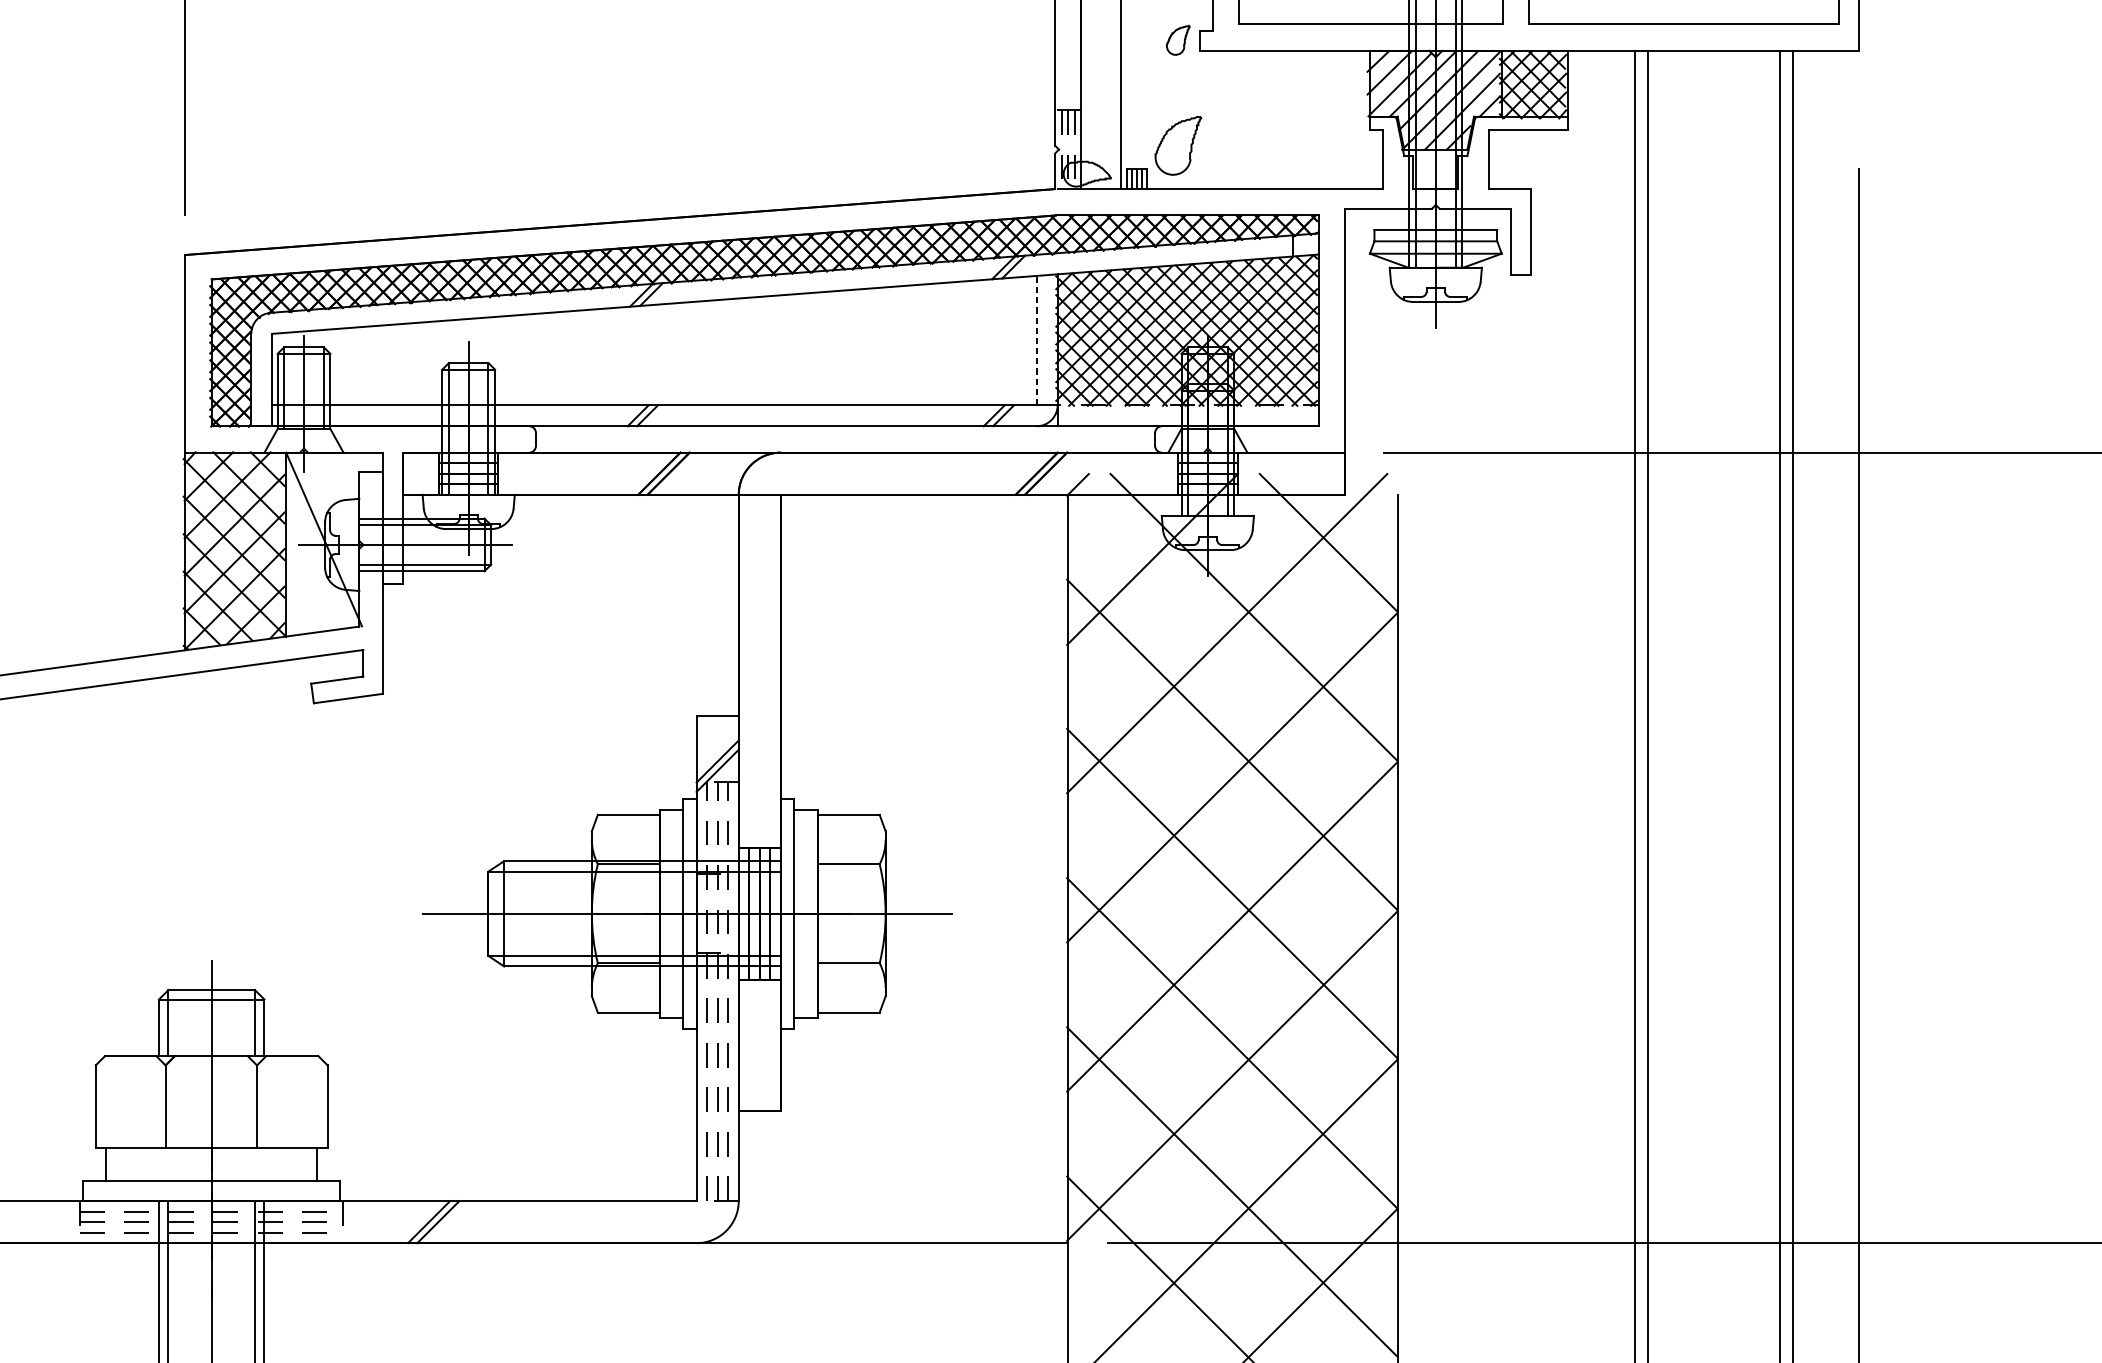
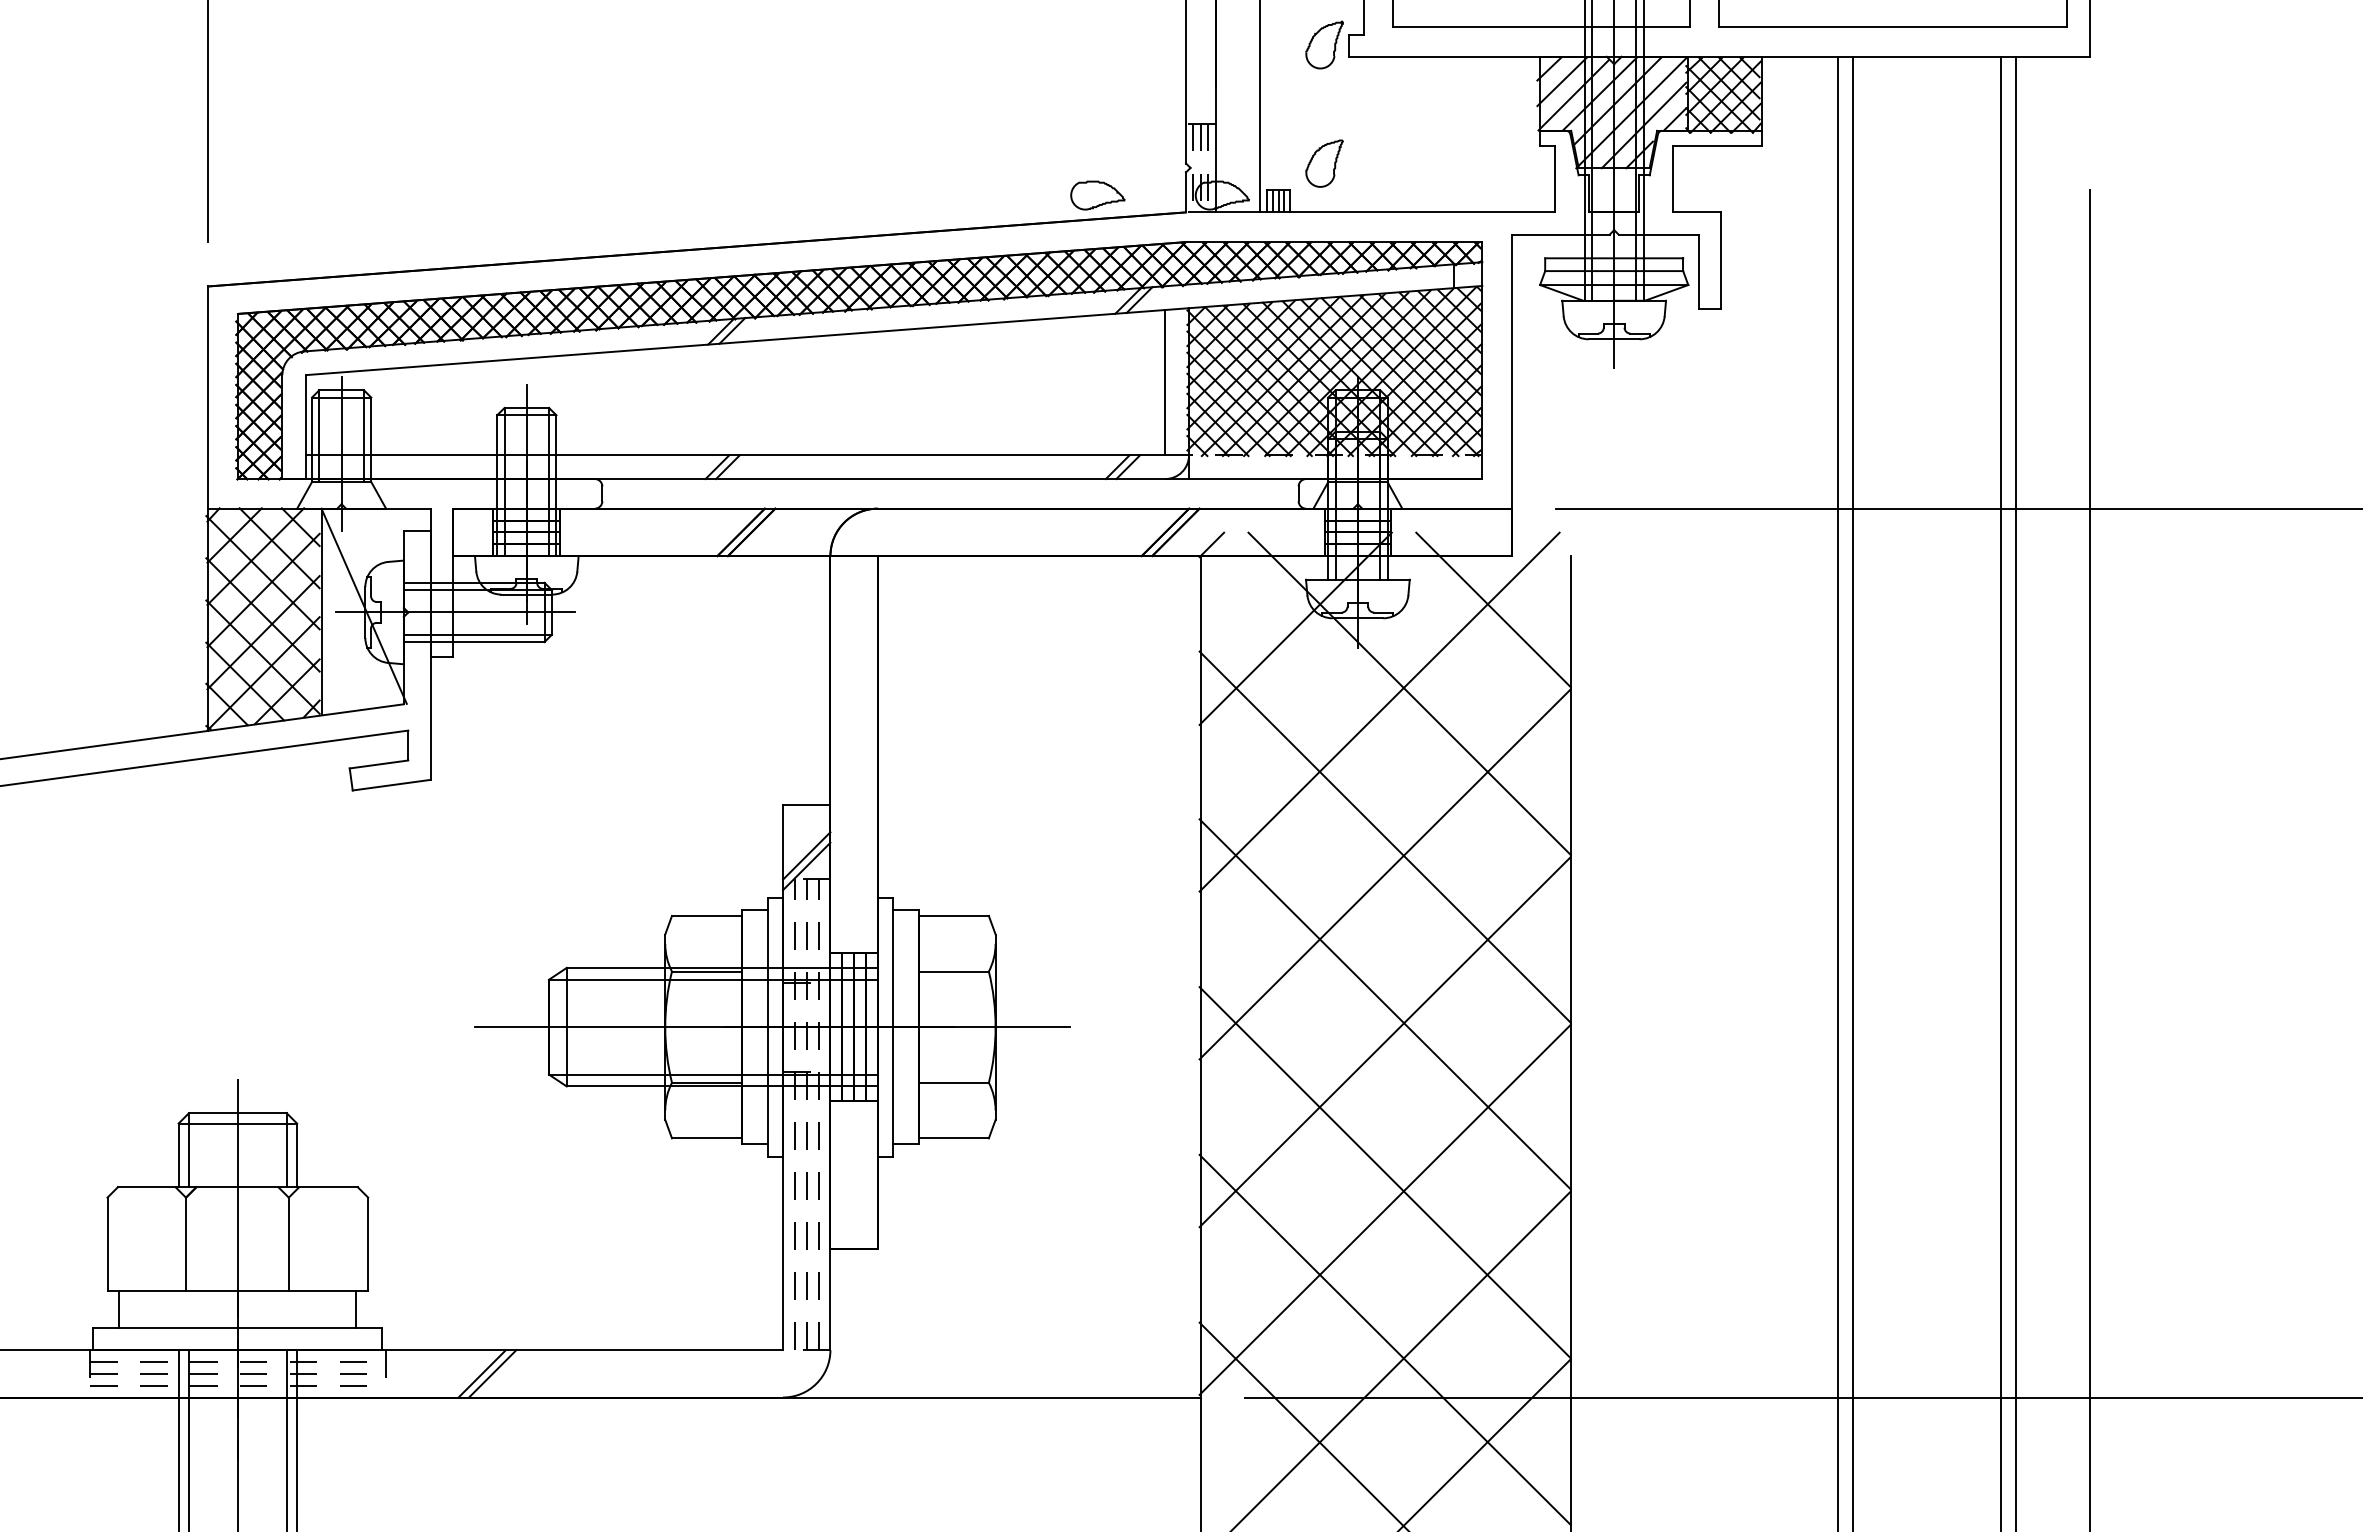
part: (1178, 39) -> (1324, 44), size x1.43
part: (1178, 145) -> (1324, 163), size x0.71
part: (976, 174) -> (1097, 195), added
line: (1036, 340) -> (1165, 382), dashed -> solid

